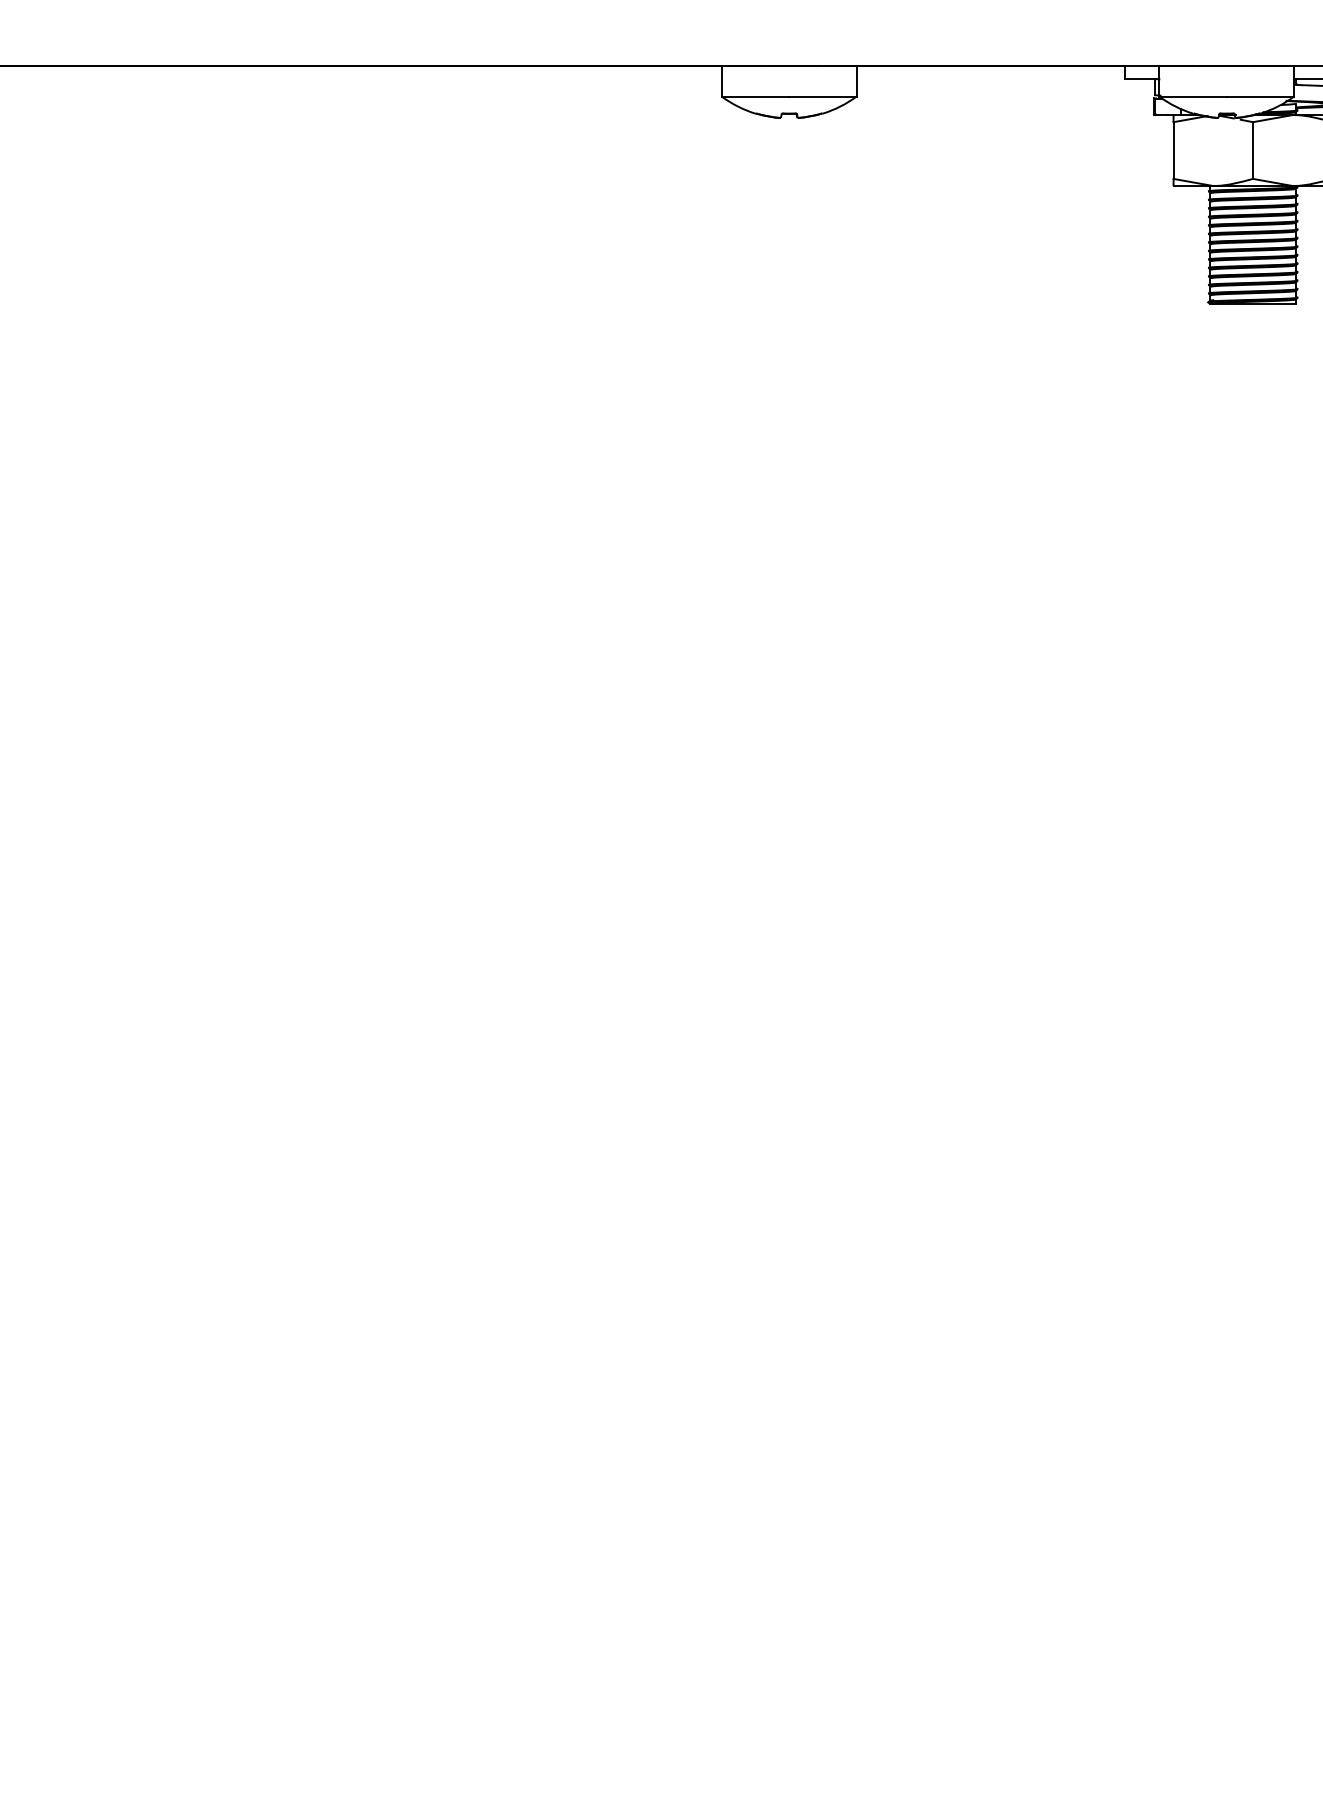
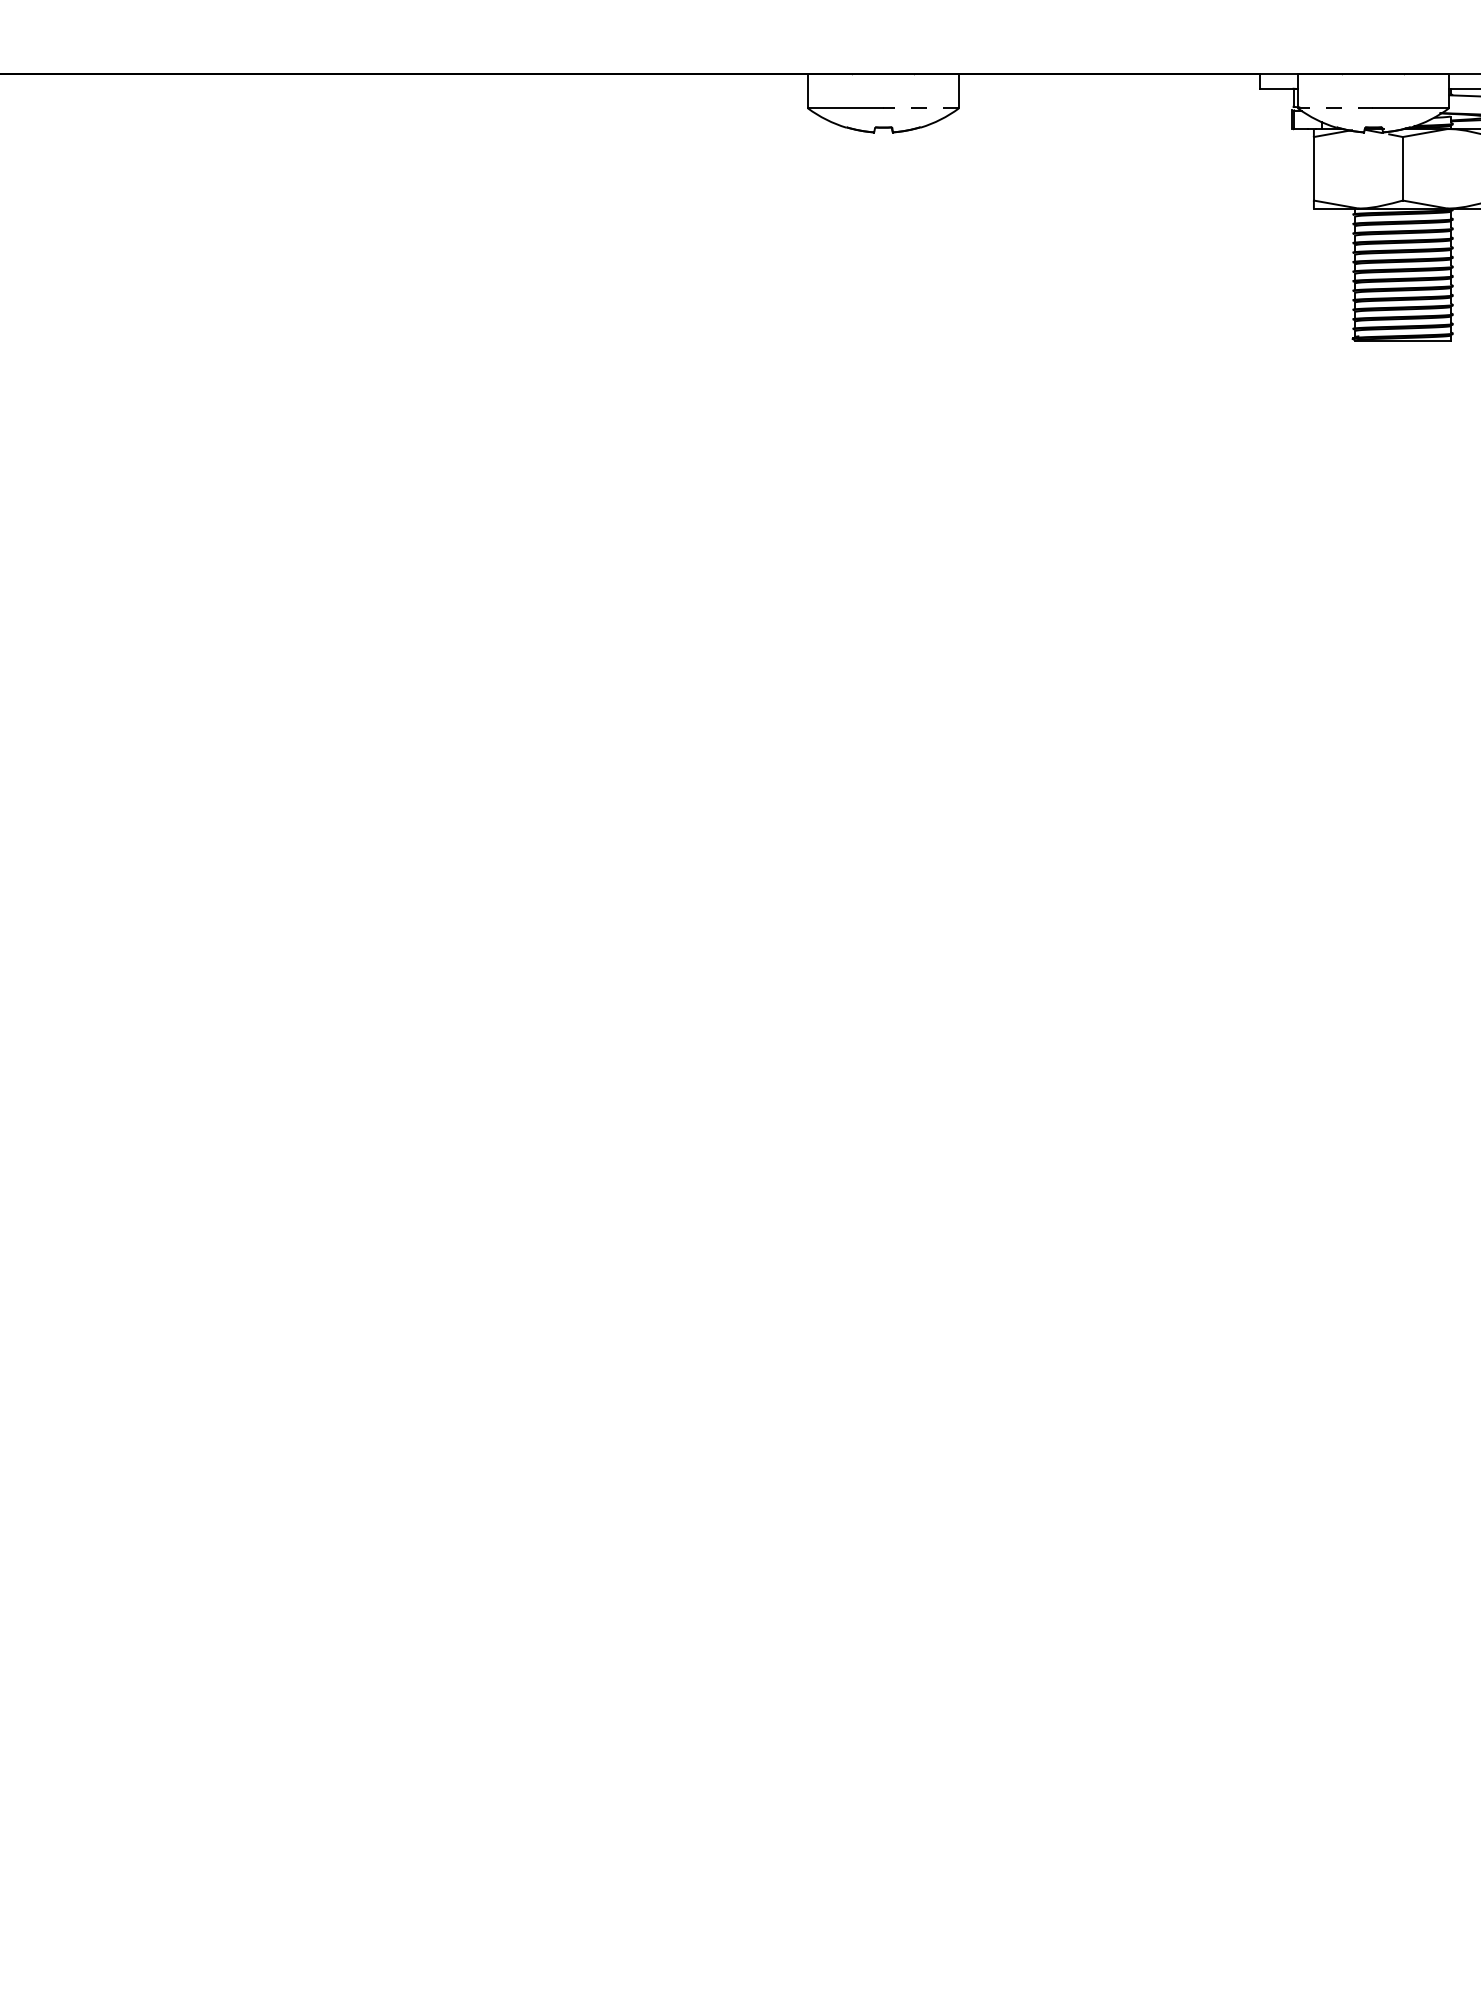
line: (823, 96) -> (921, 108), solid -> dashed
line: (1192, 96) -> (1335, 108), solid -> dashed

